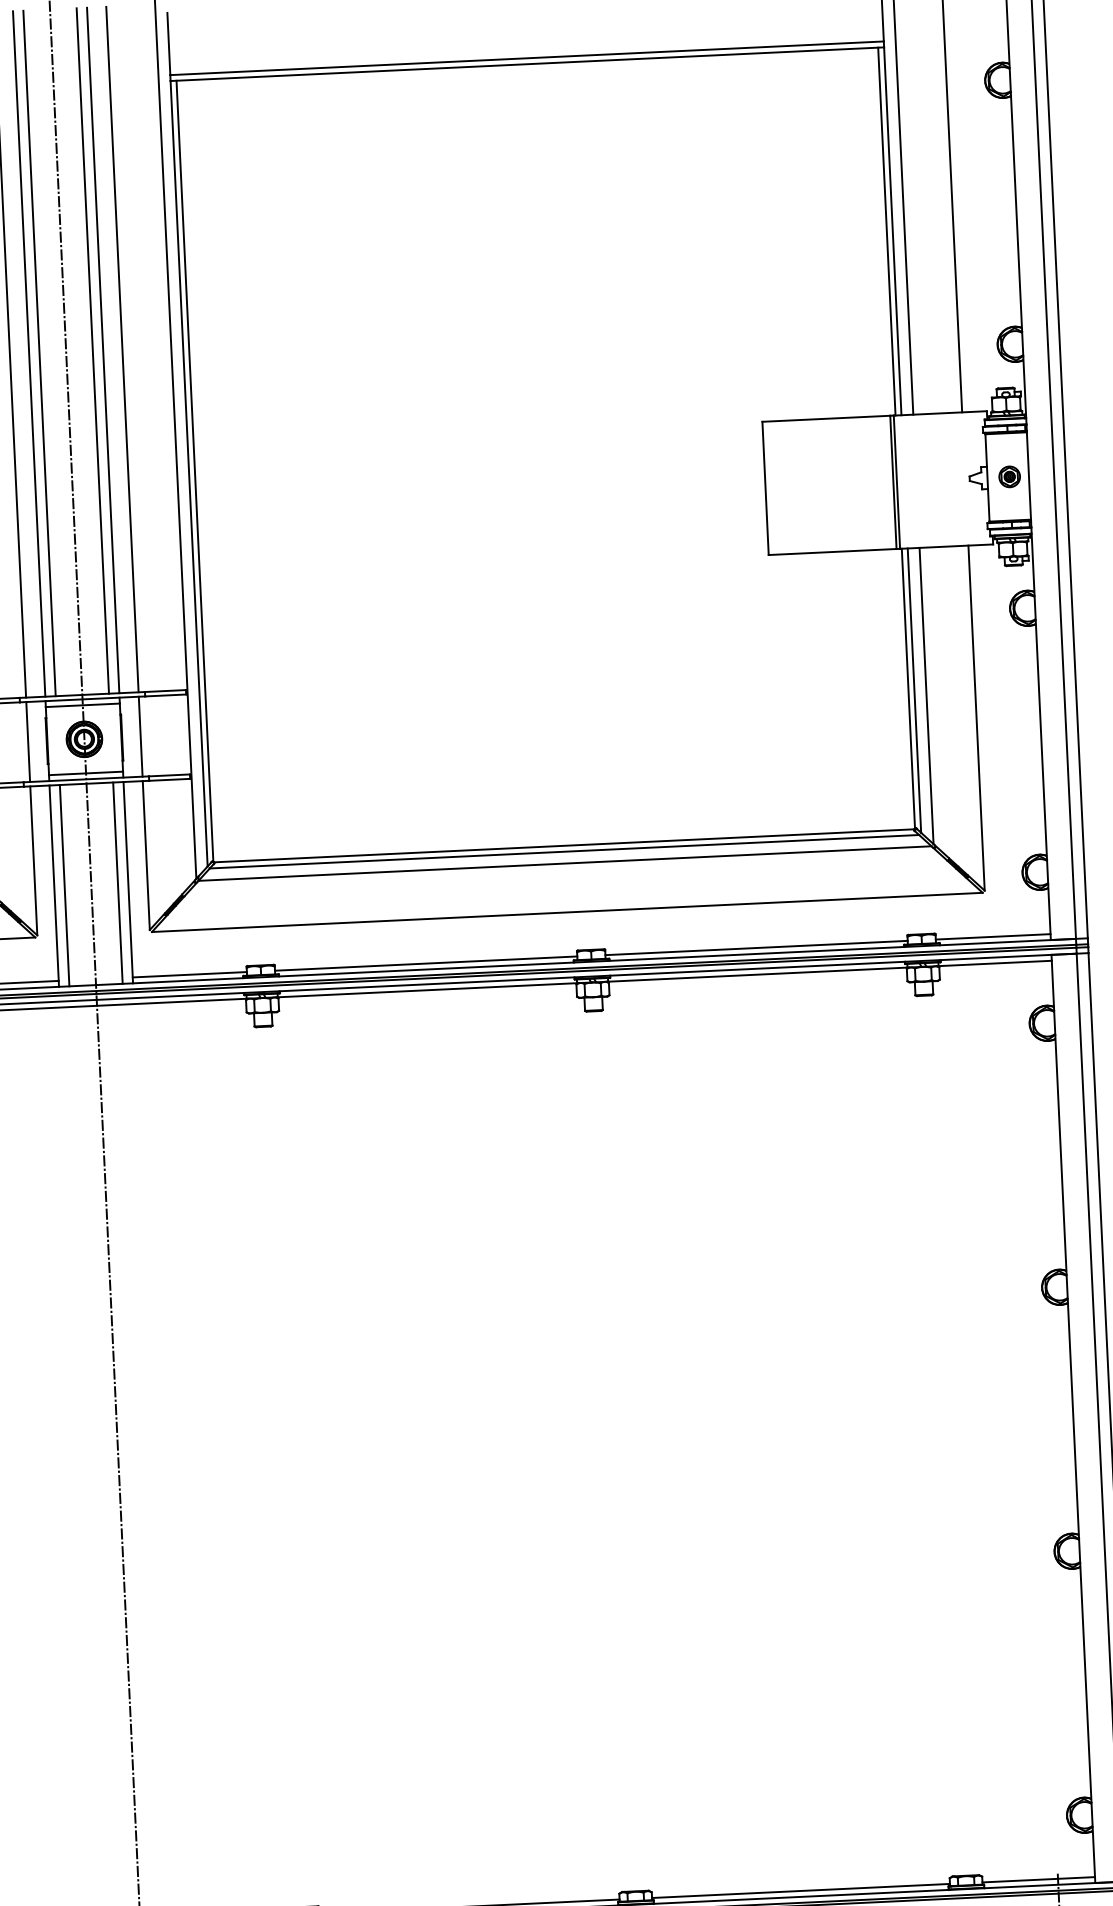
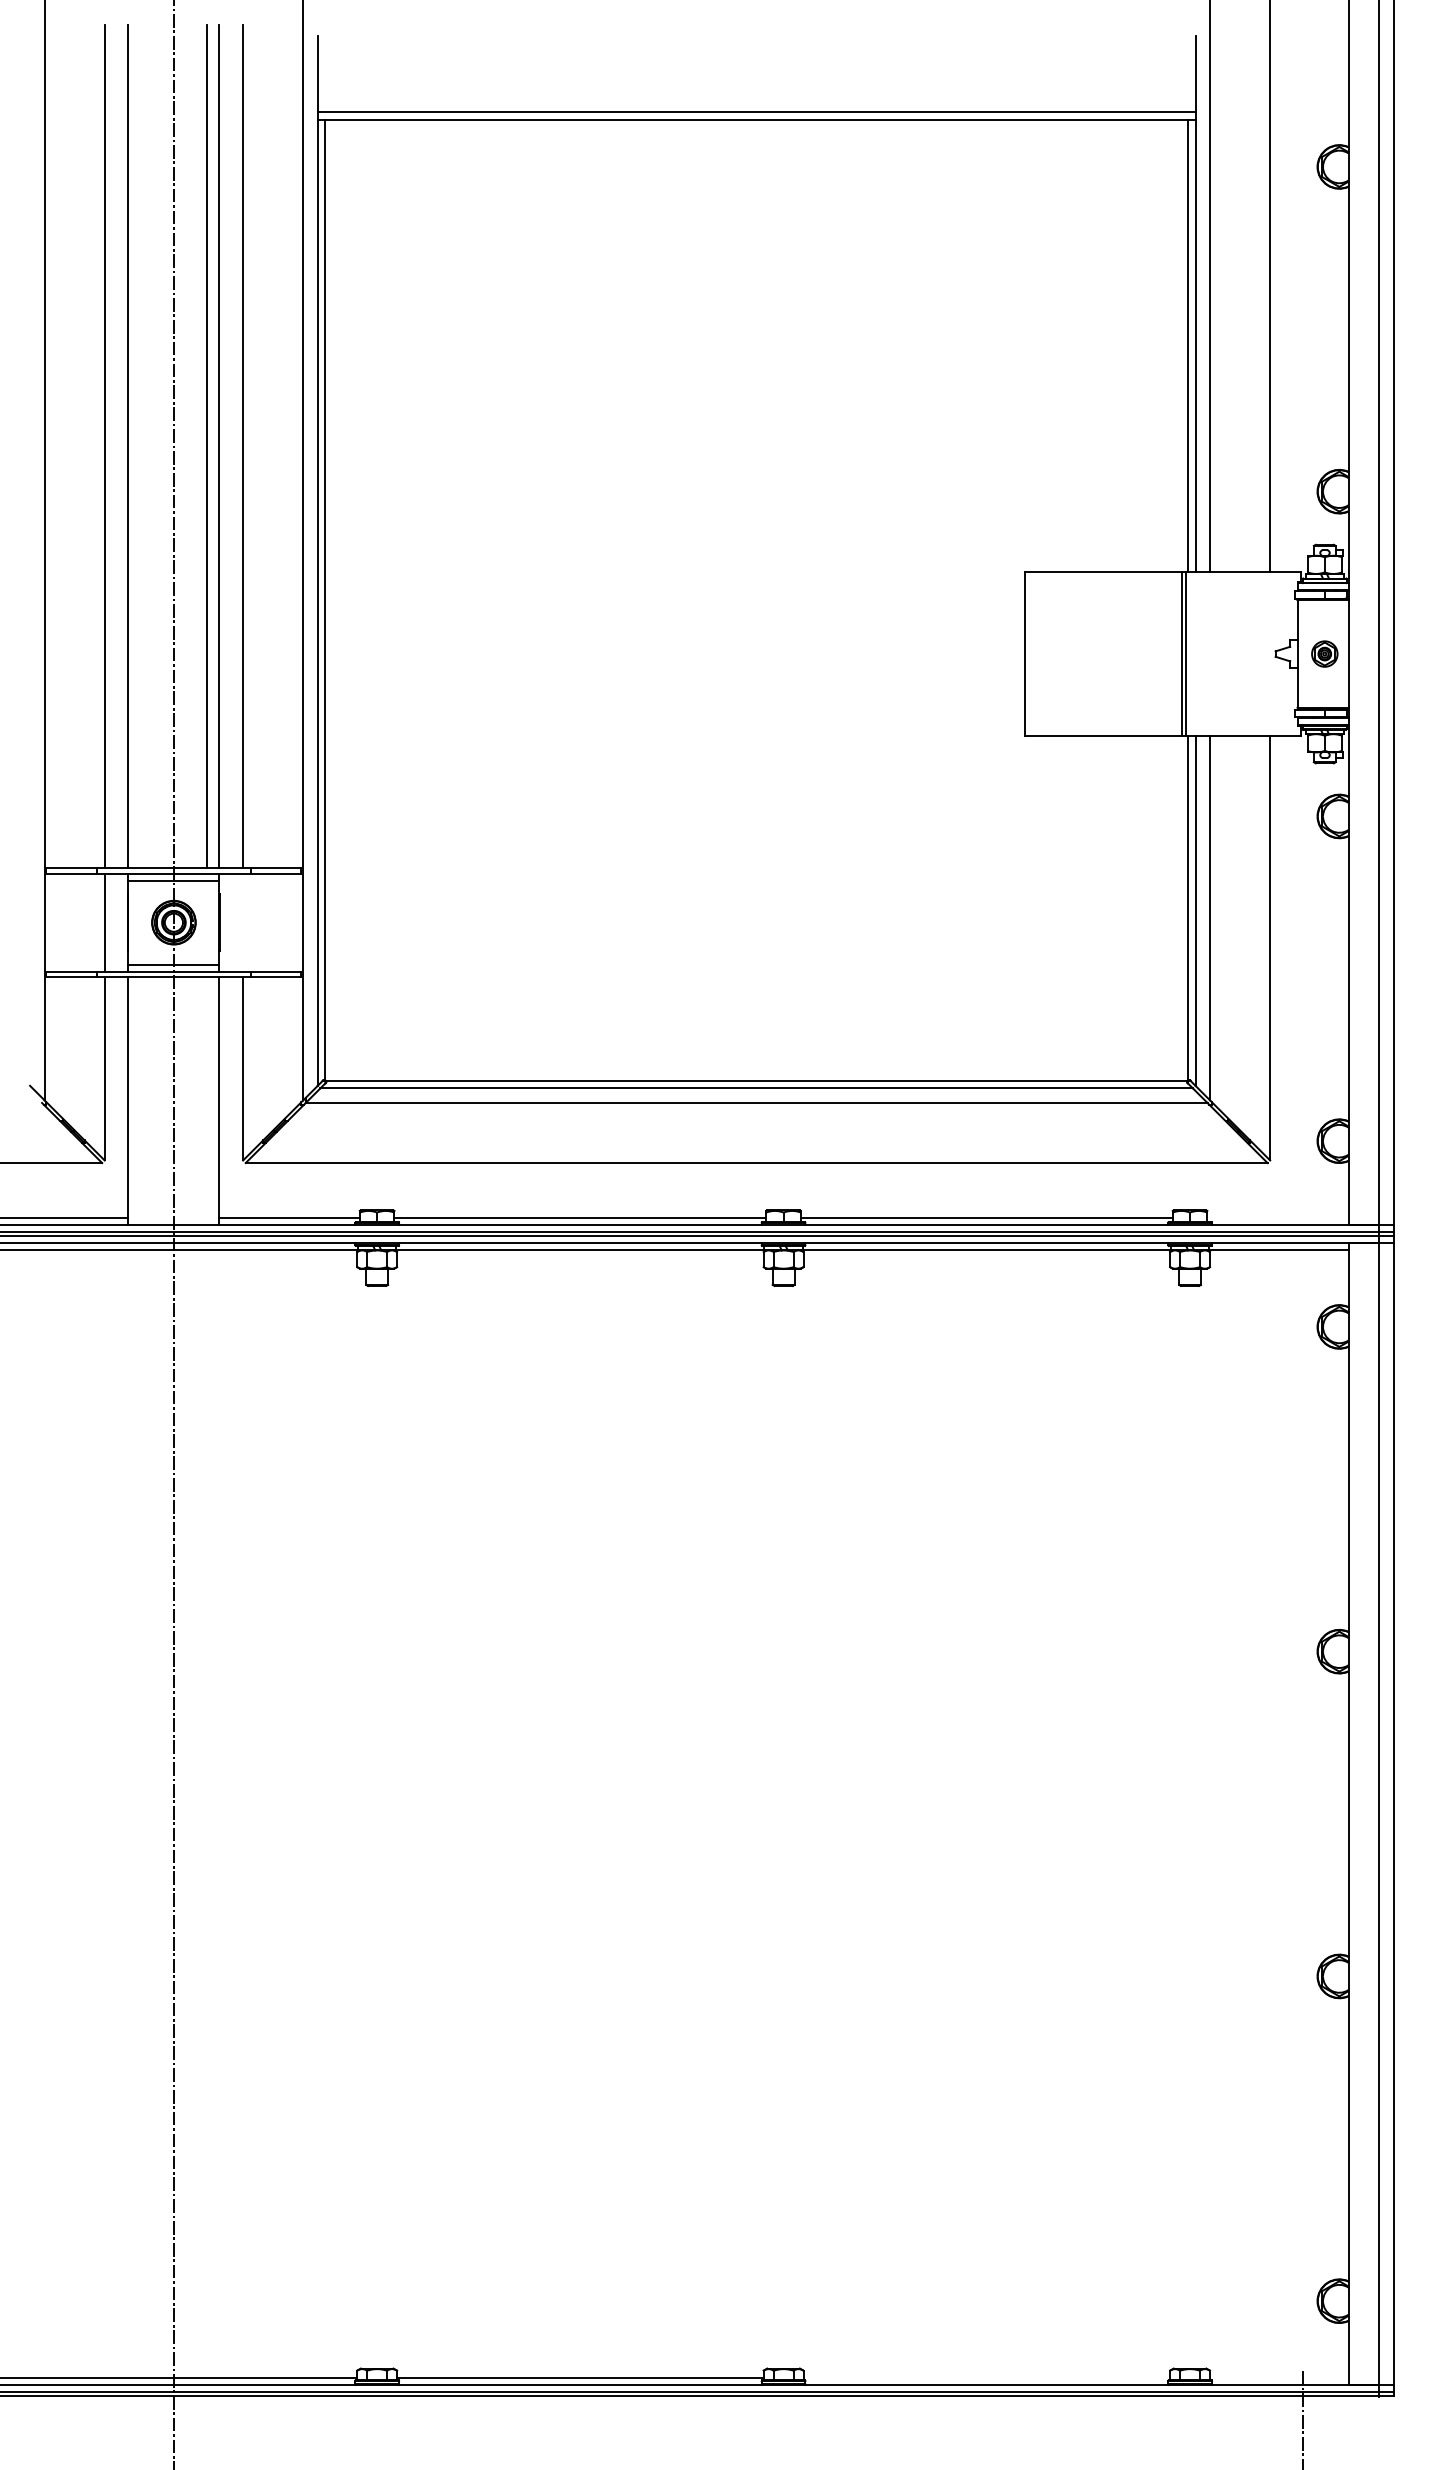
line: (39, 353) -> (141, 446), removed
line: (140, 736) -> (243, 922), removed
line: (117, 882) -> (206, 1100), removed
line: (64, 885) -> (141, 1100), removed
line: (992, 936) -> (1277, 1217), removed
line: (1038, 1879) -> (1279, 2377), removed
line: (800, 1890) -> (986, 2377), removed

